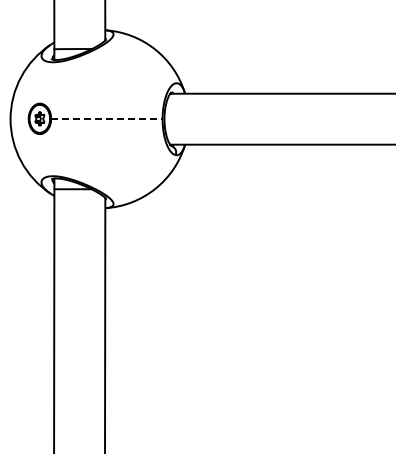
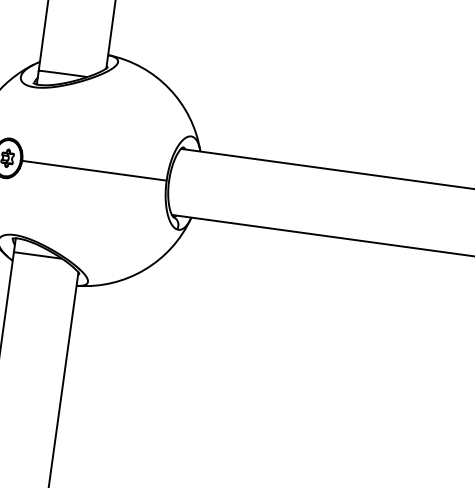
line: (106, 119) -> (93, 171), dashed -> solid

